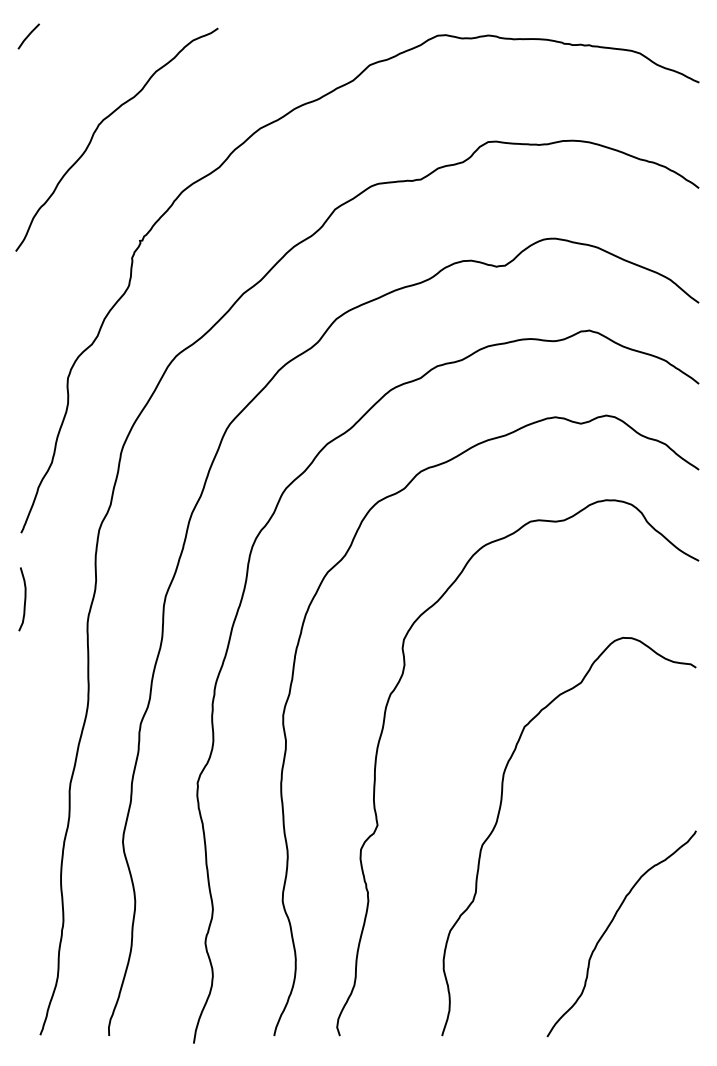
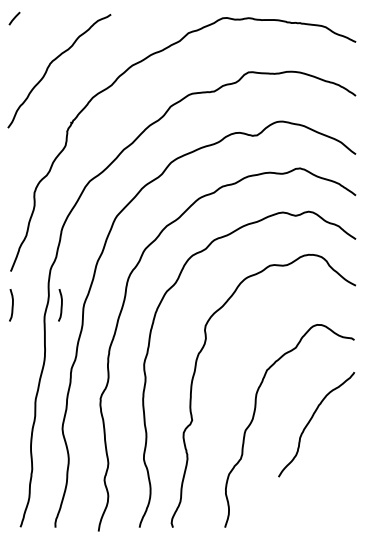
curve: (118, 599) -> (60, 305), added
curve: (611, 925) -> (311, 420), moved

